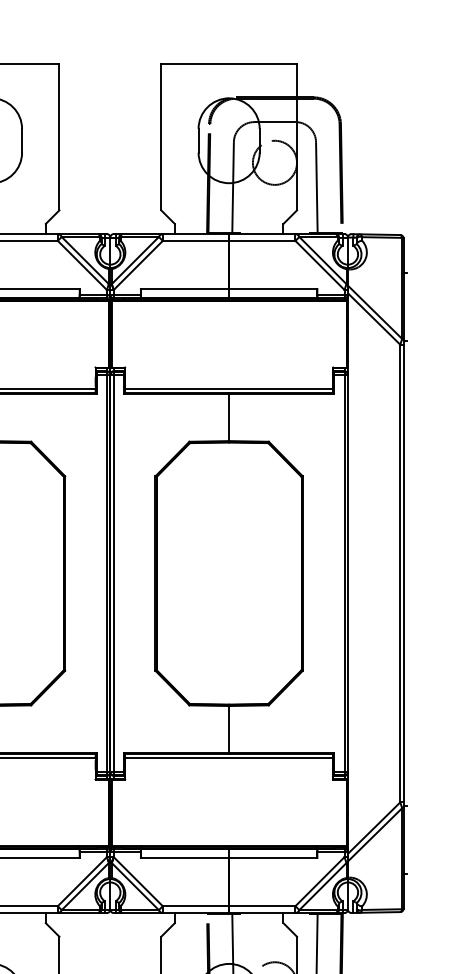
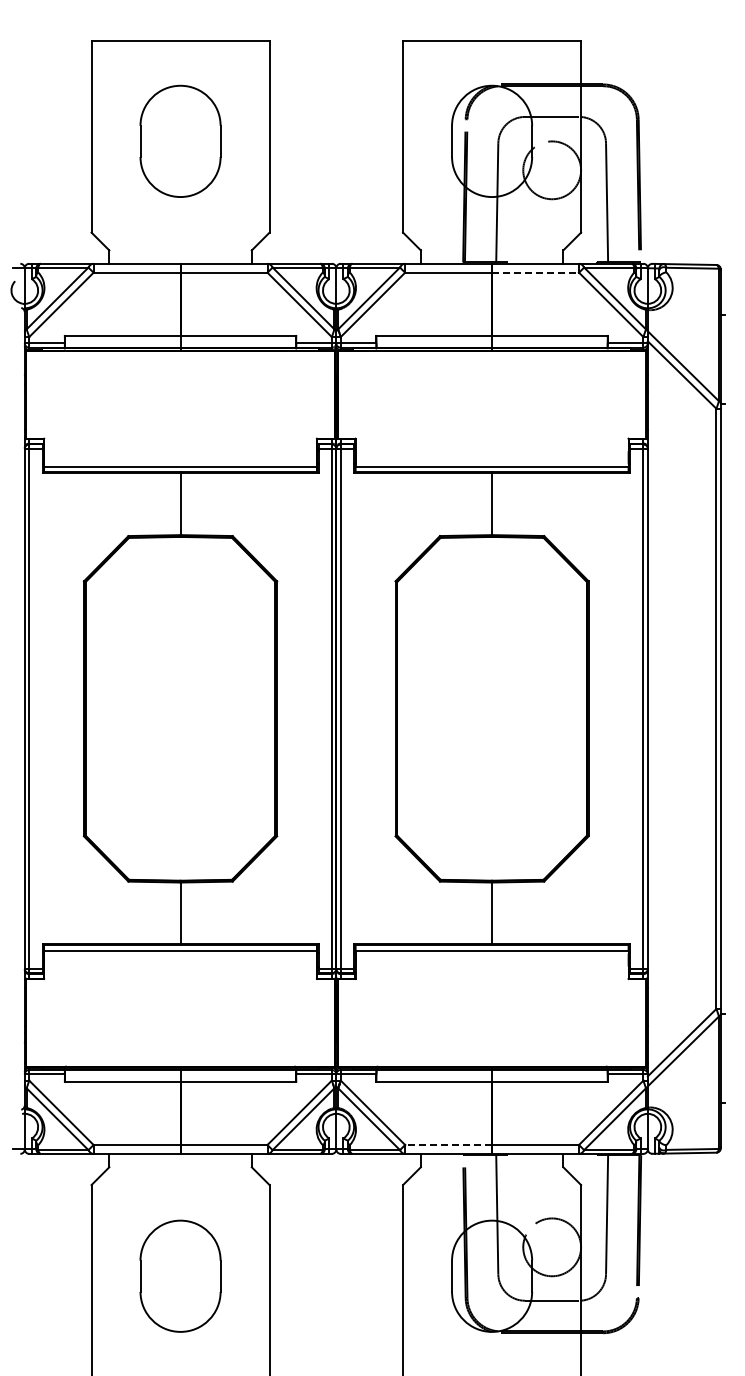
line: (263, 240) -> (536, 272), solid -> dashed
line: (195, 905) -> (448, 1144), solid -> dashed

